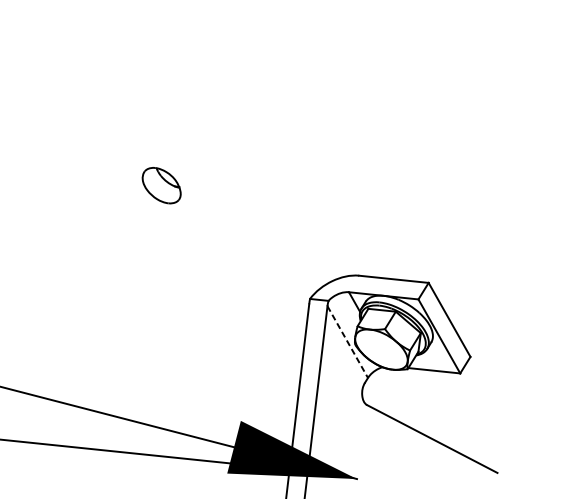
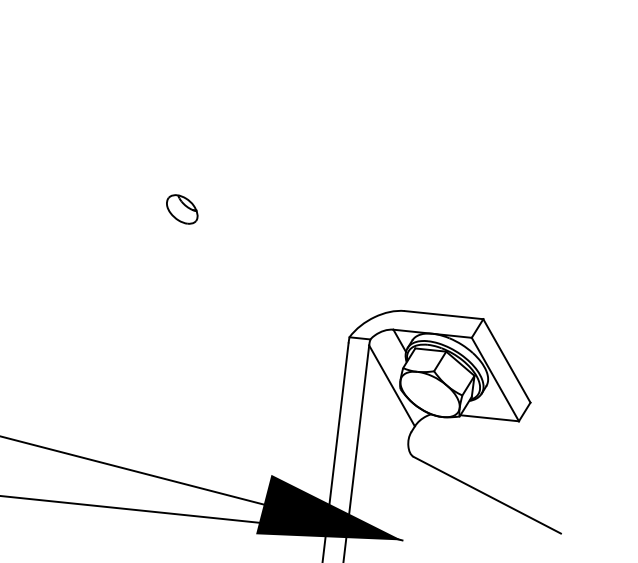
part: (161, 185) -> (182, 209), size x0.71
line: (348, 342) -> (392, 386), dashed -> solid

